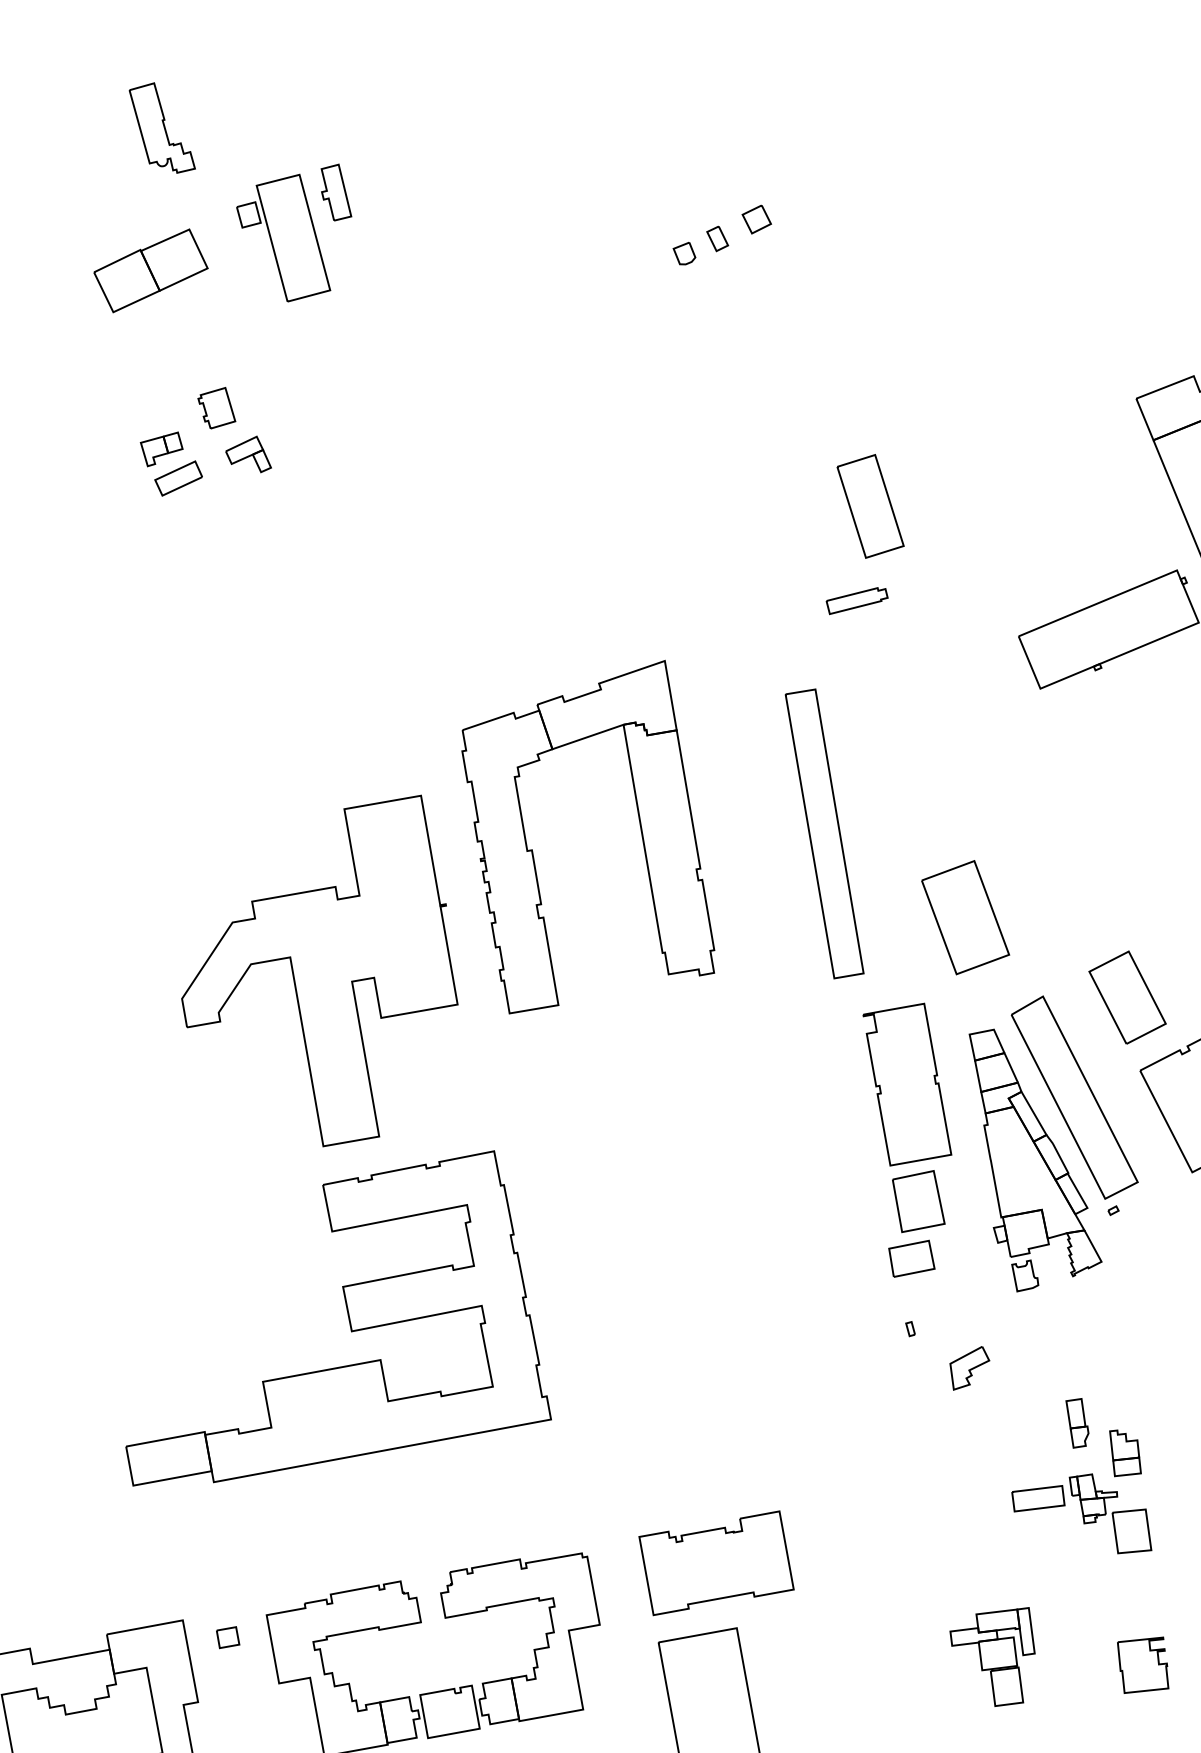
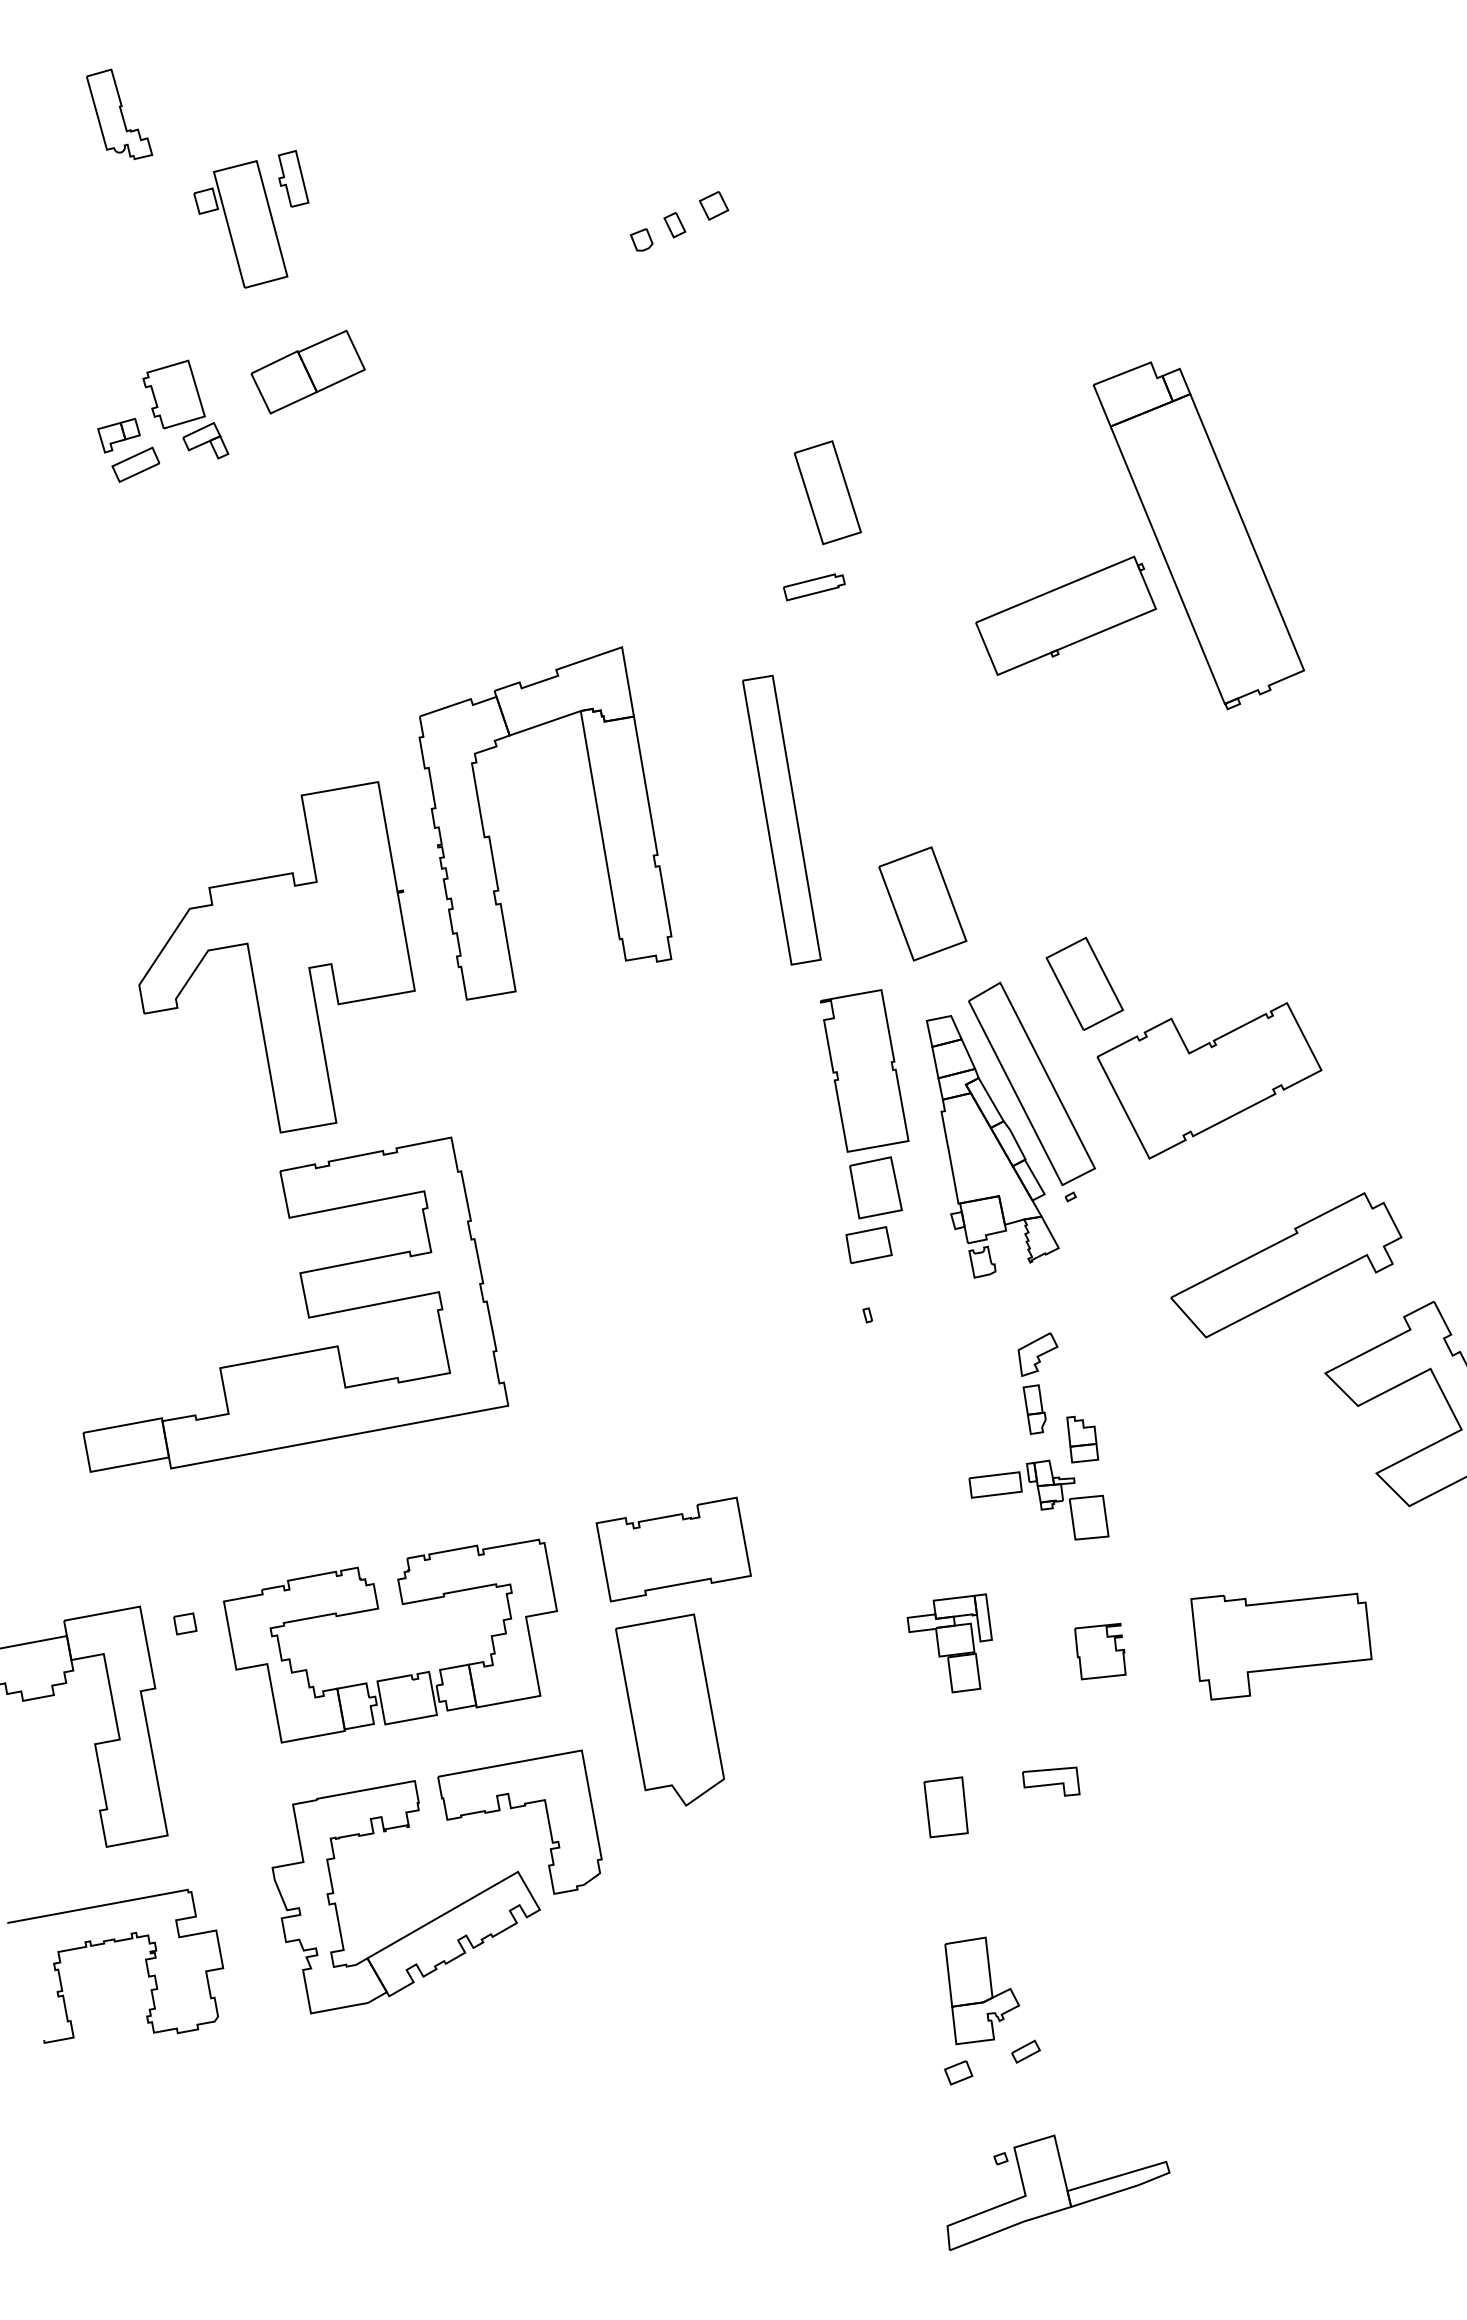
part: (150, 270) -> (307, 371), moved
part: (216, 408) -> (173, 394), size x1.67
part: (969, 1368) -> (1037, 1354), moved

